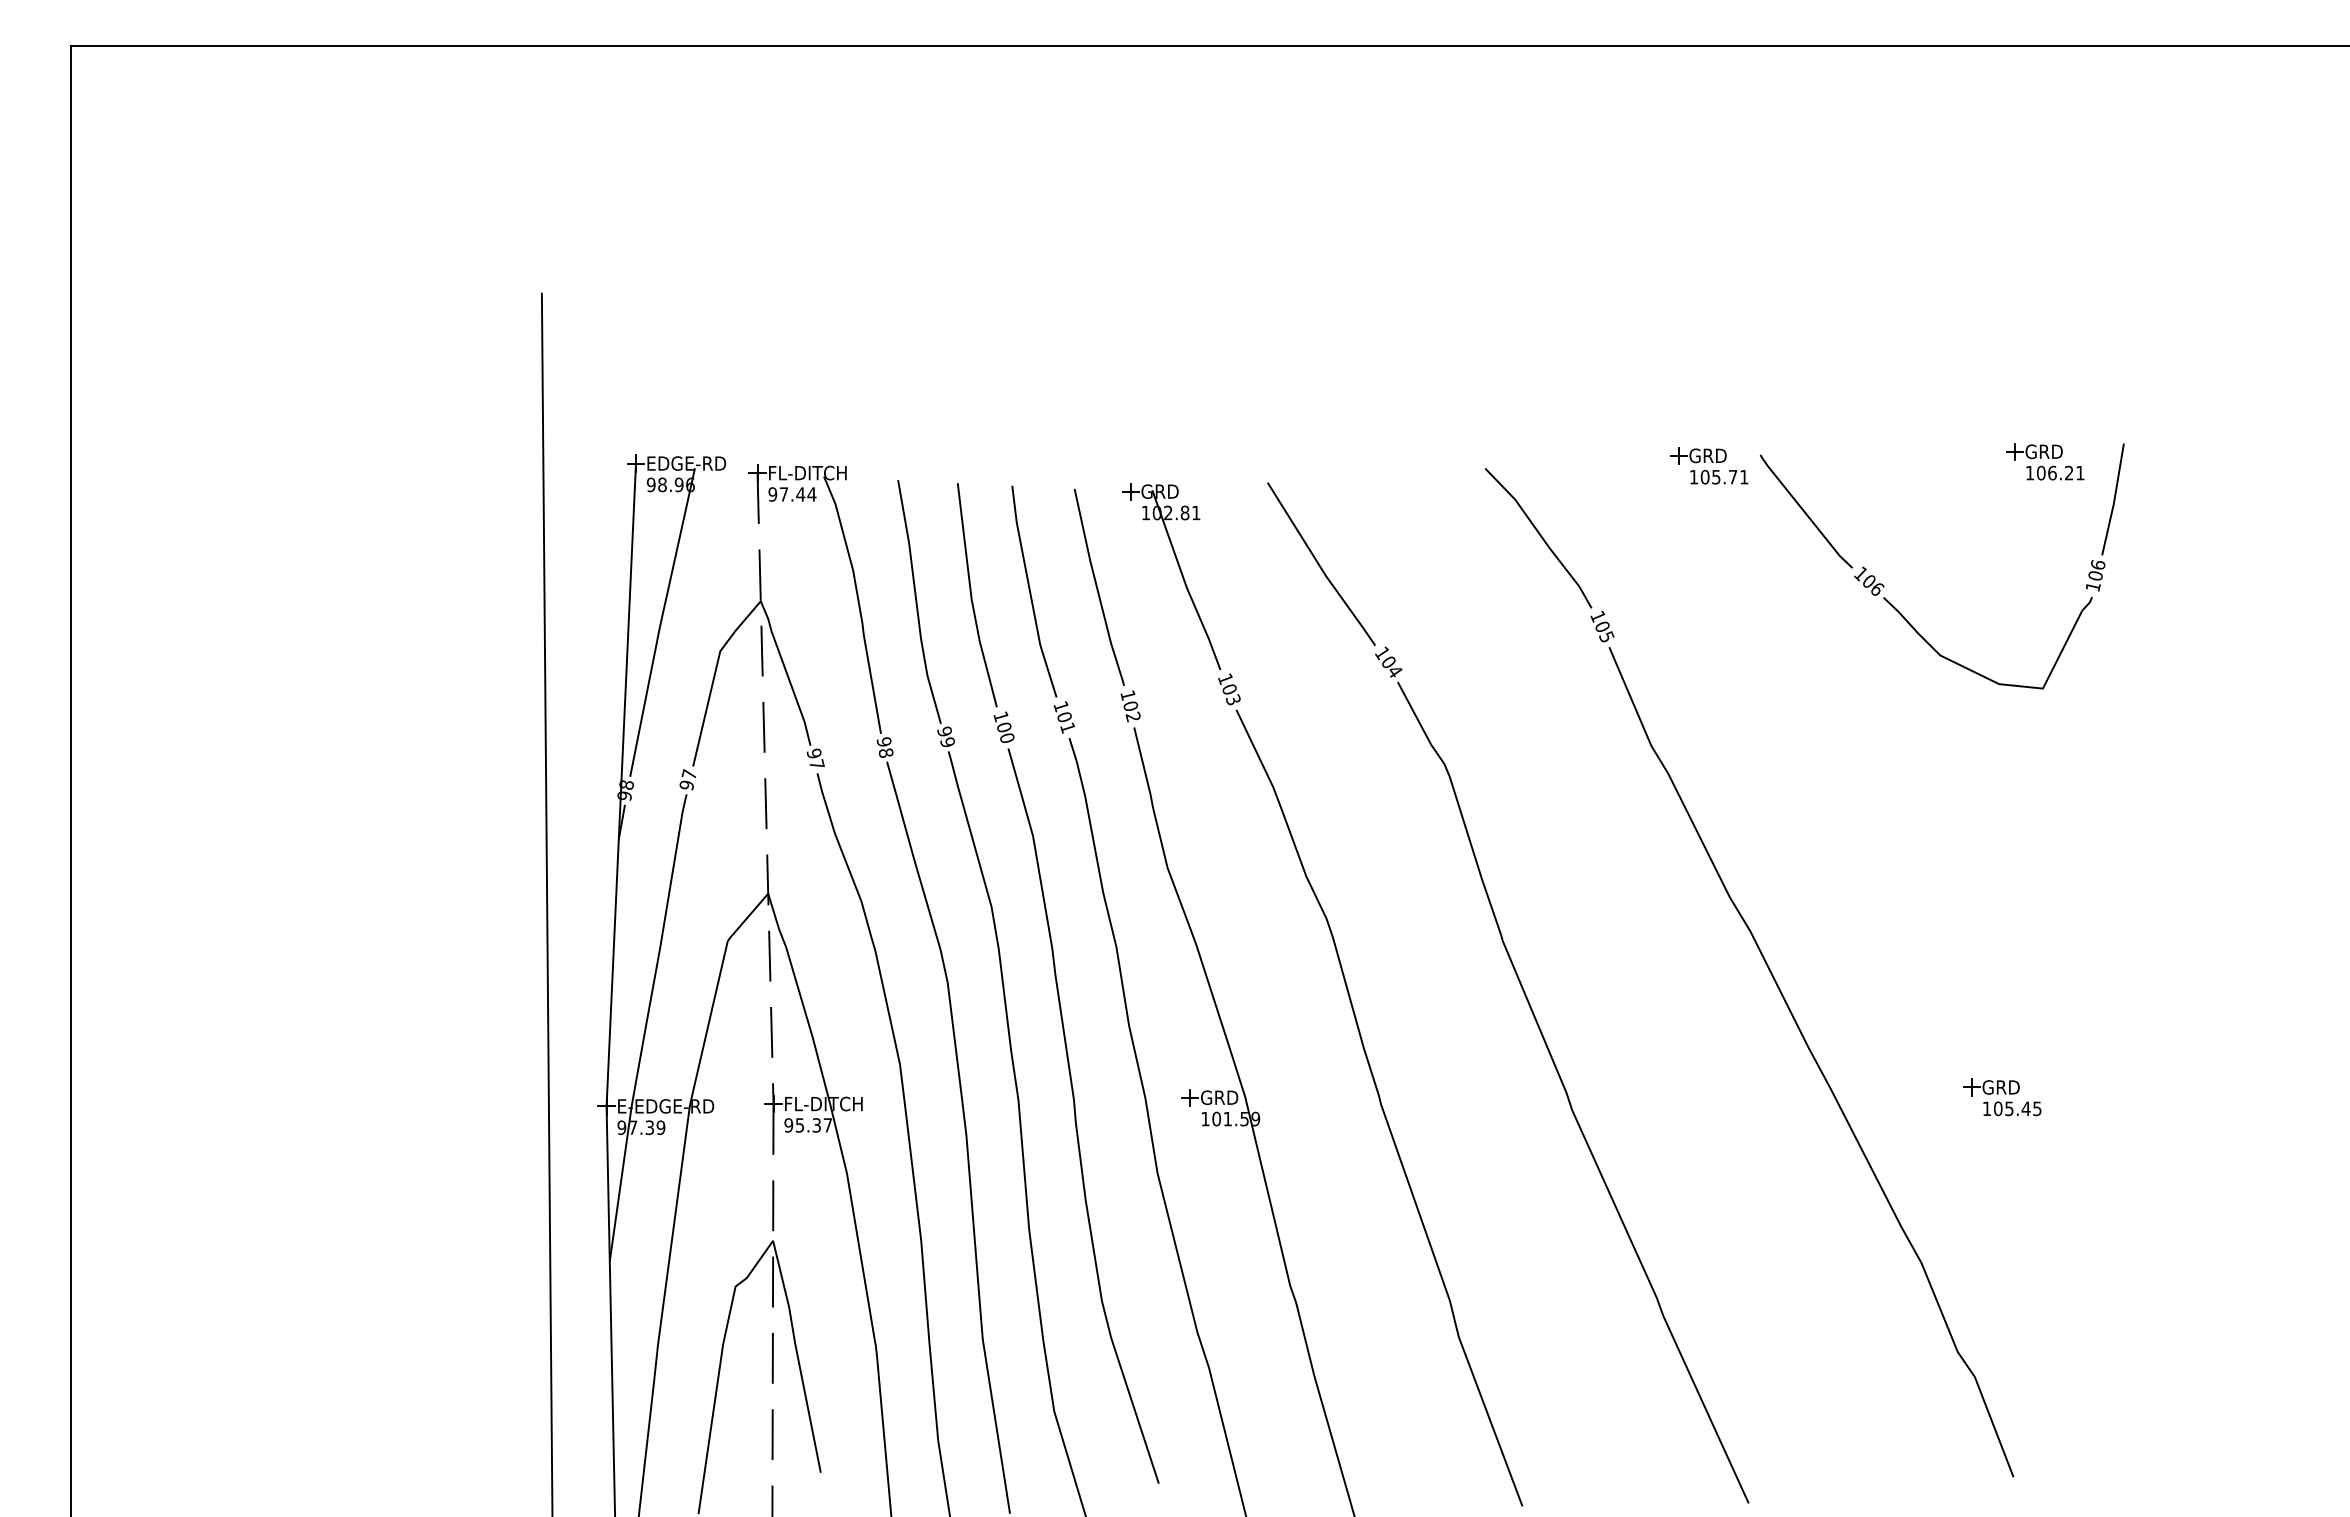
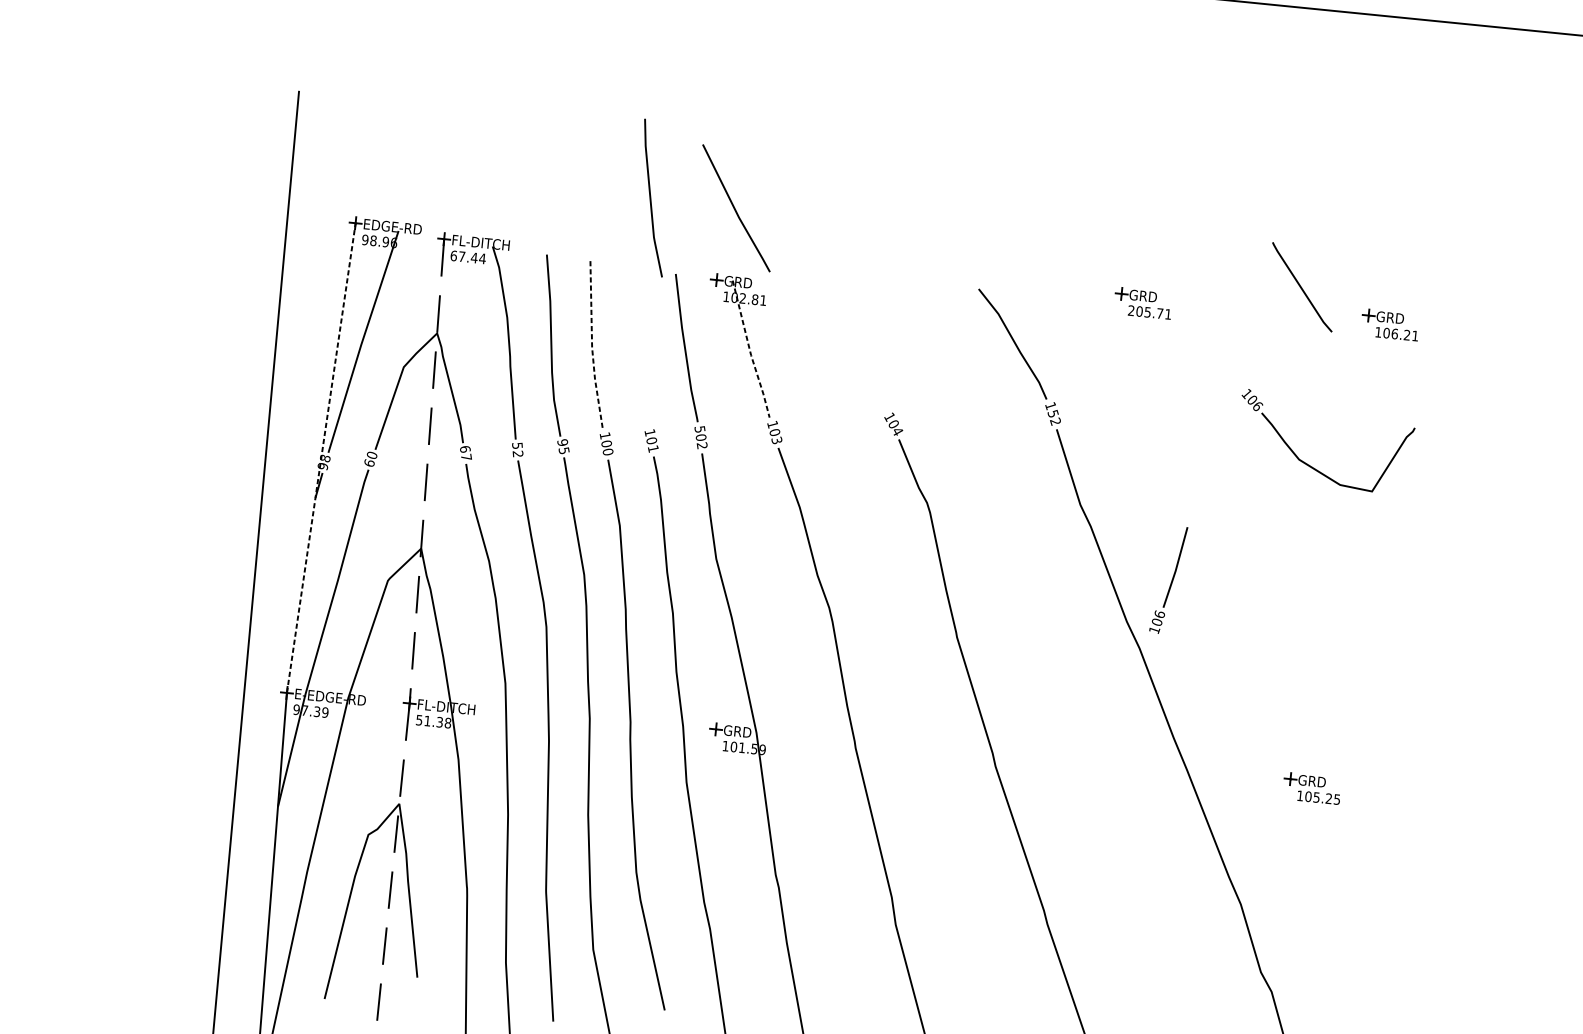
text: (1693, 476) -> (1131, 310), 105.71 -> 205.71
text: (772, 494) -> (453, 255), 97.44 -> 67.44
line: (1805, 511) -> (1301, 287), moved
part: (2105, 517) -> (1168, 580), moved
line: (1319, 563) -> (734, 207), moved
line: (1185, 582) -> (750, 350), solid -> dashed
curve: (1031, 592) -> (651, 198), moved
line: (971, 597) -> (592, 346), solid -> dashed
text: (1604, 631) -> (1054, 417), 105 -> 152
text: (1127, 695) -> (699, 429), 102 -> 502
text: (947, 742) -> (563, 450), 99 -> 95
text: (884, 747) -> (517, 449), 98 -> 52
text: (813, 753) -> (464, 449), 97 -> 67
text: (687, 779) -> (370, 458), 97 -> 60
line: (621, 784) -> (321, 457), solid -> dashed
text: (2025, 1108) -> (1328, 798), 105.45 -> 105.25
text: (808, 1125) -> (433, 721), 95.37 -> 51.38

